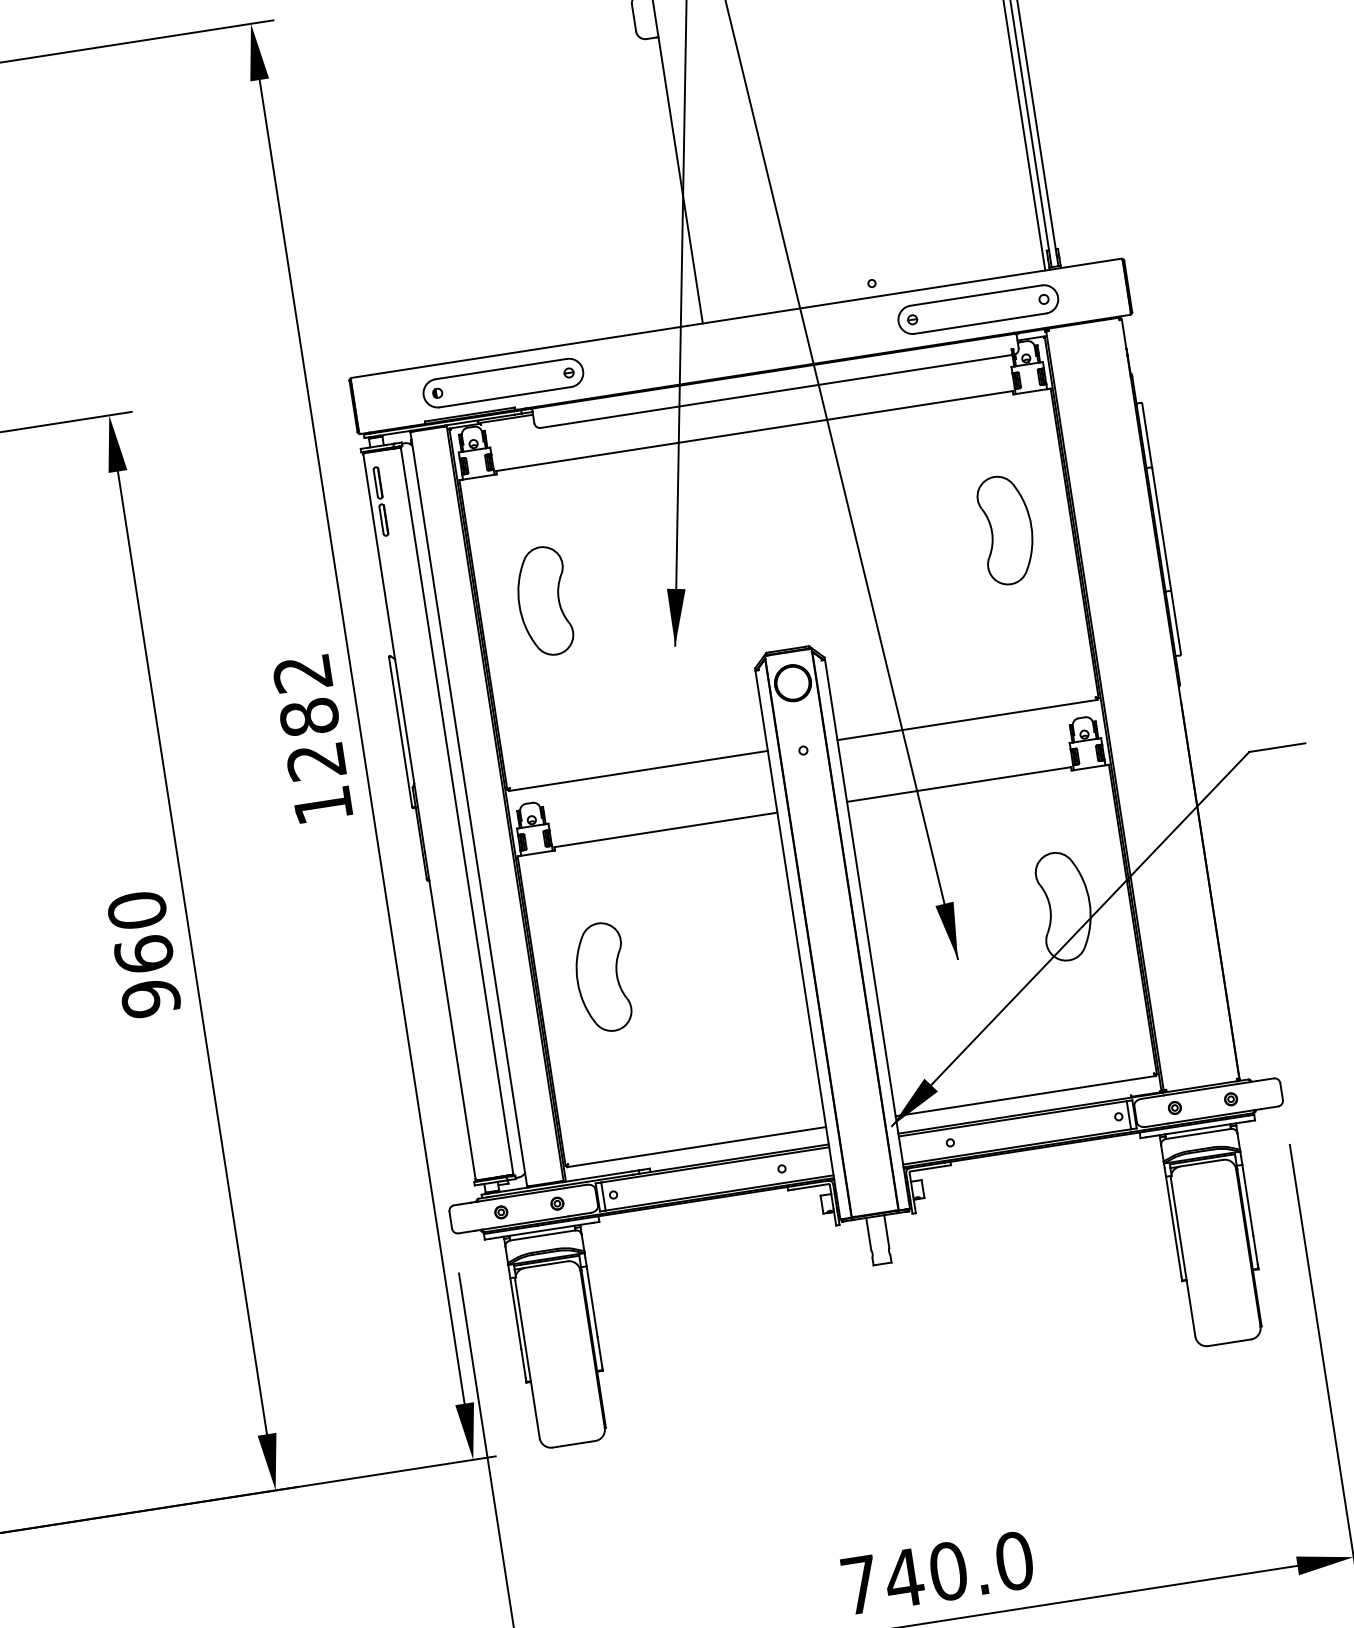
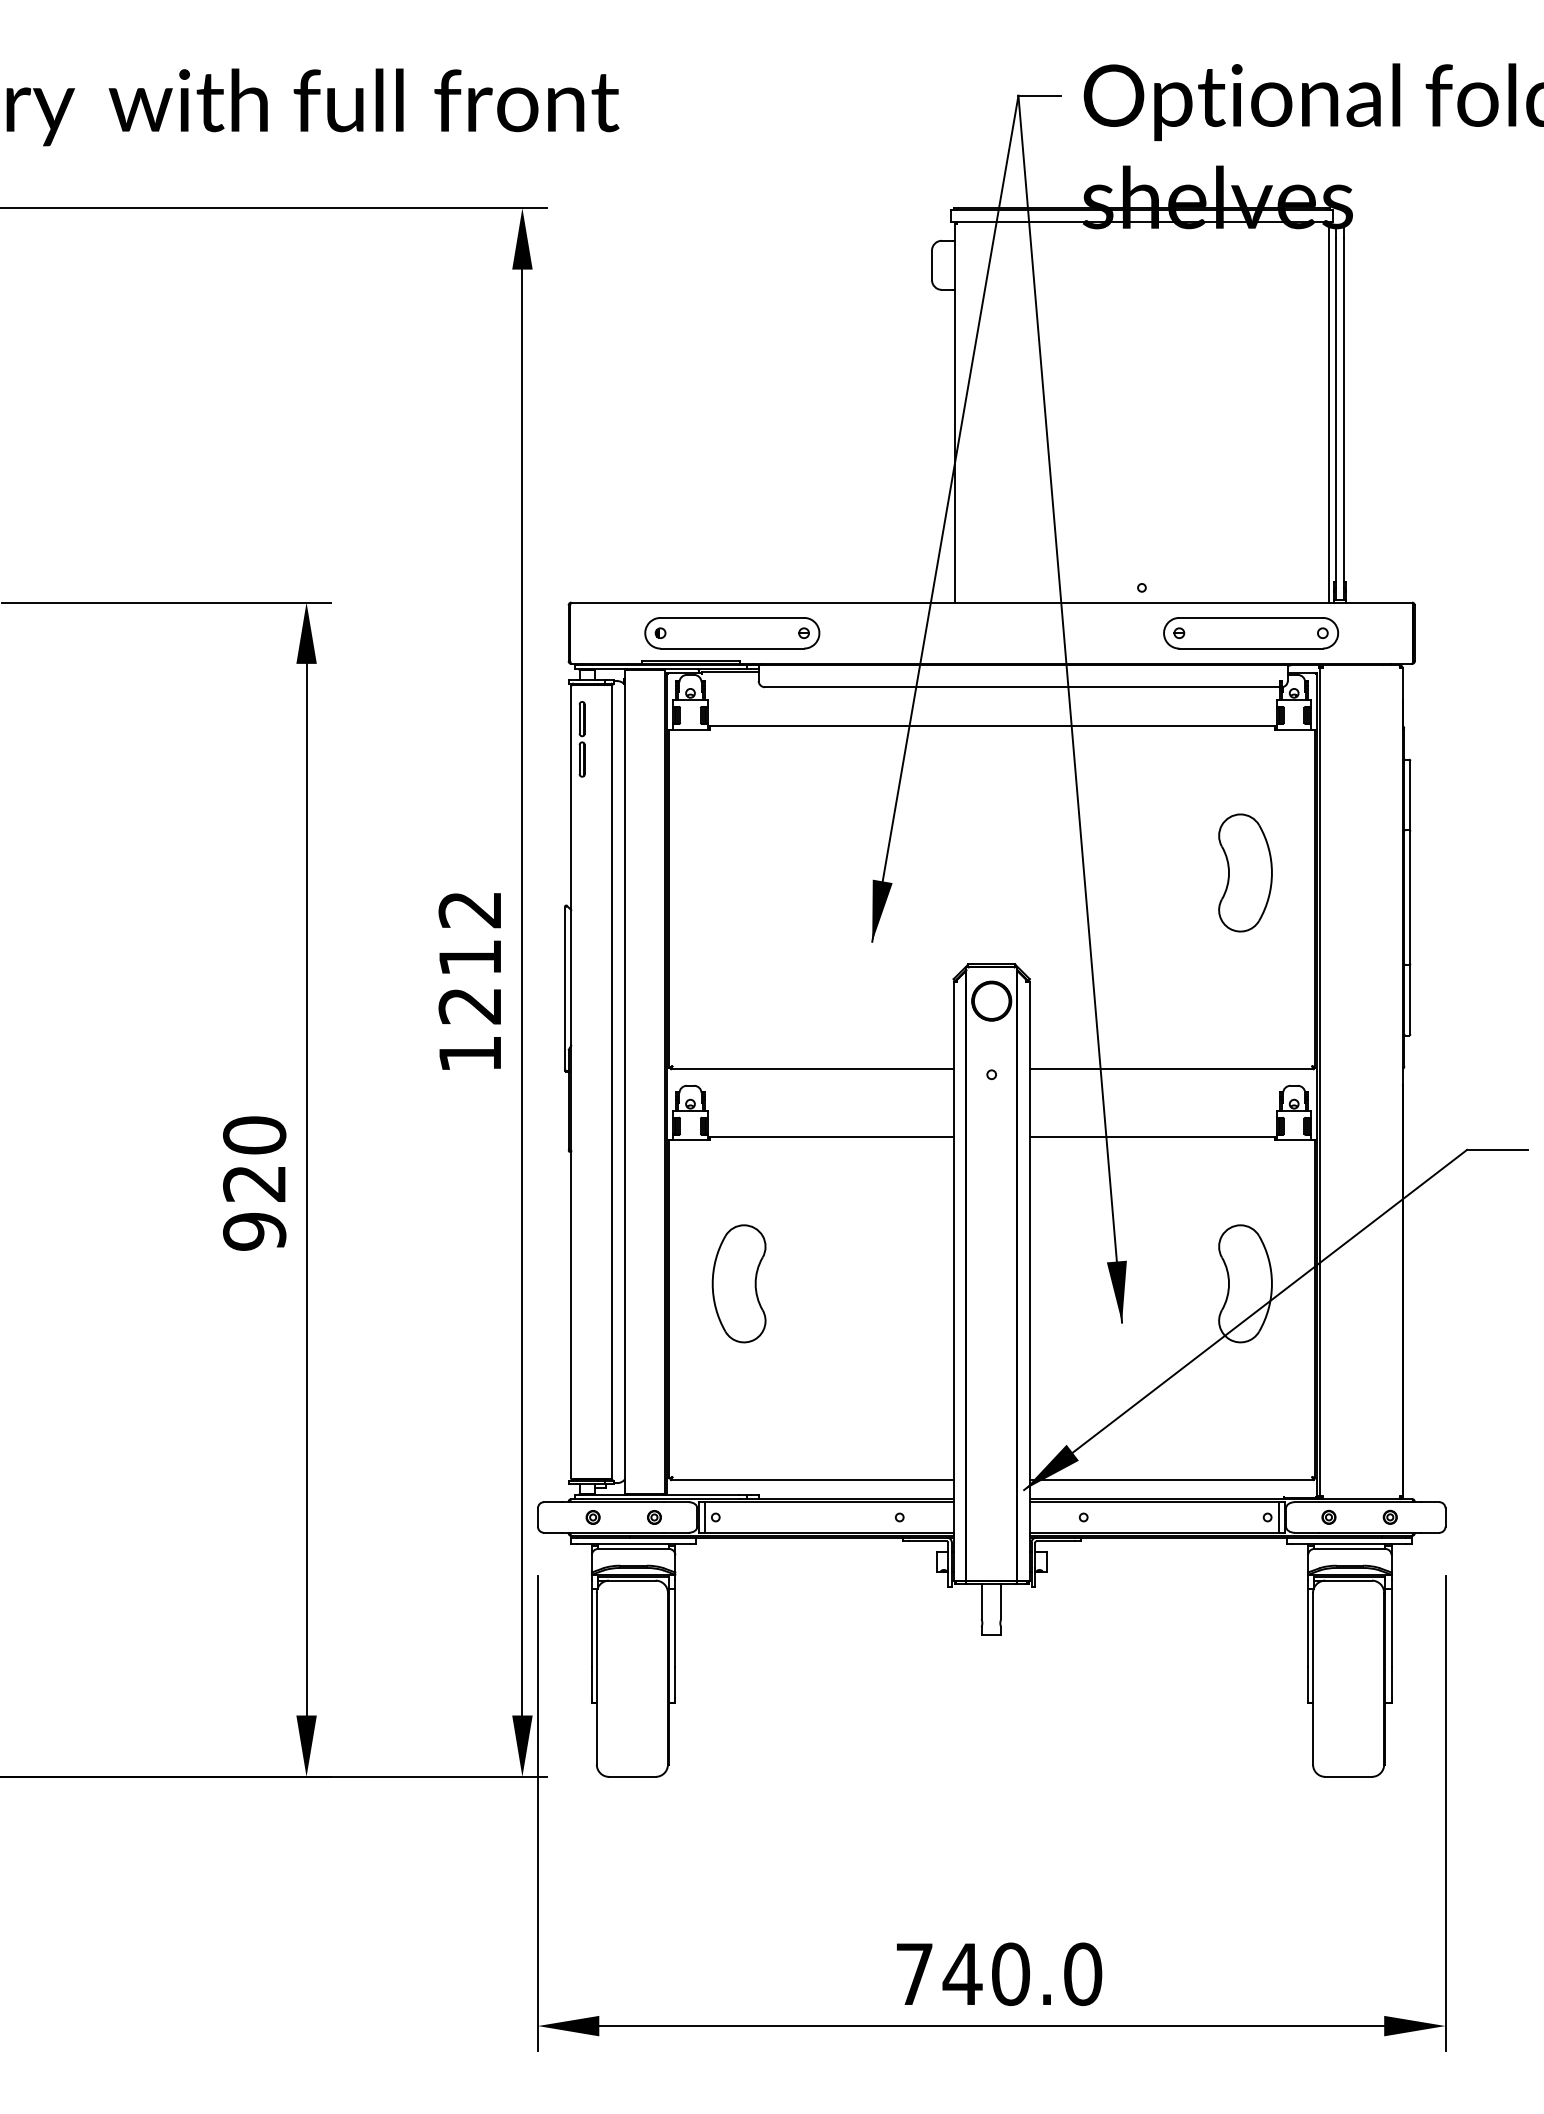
part: (542, 601) -> (738, 872), removed
text: (309, 717) -> (470, 957), 1282 -> 1212
text: (143, 954) -> (254, 1183), 960 -> 920

